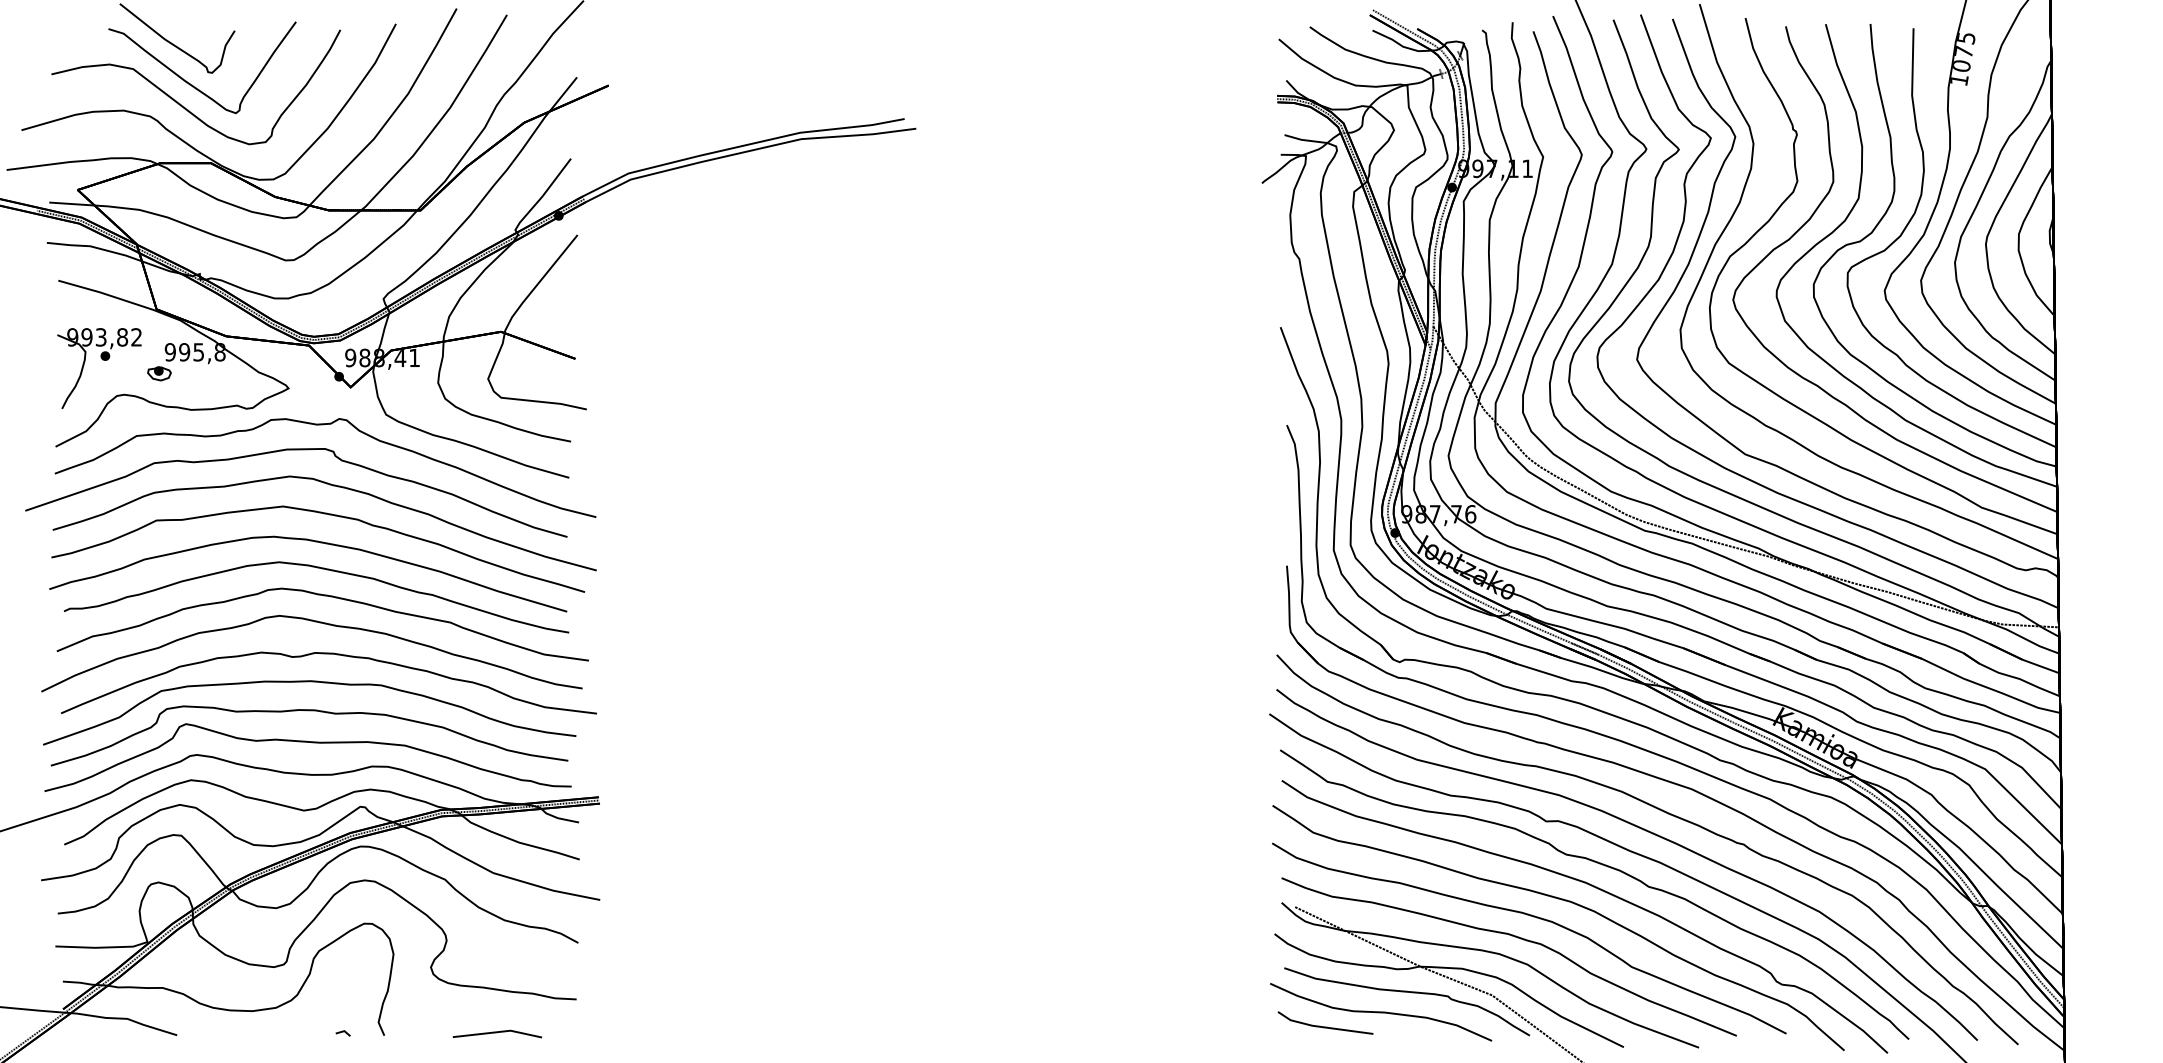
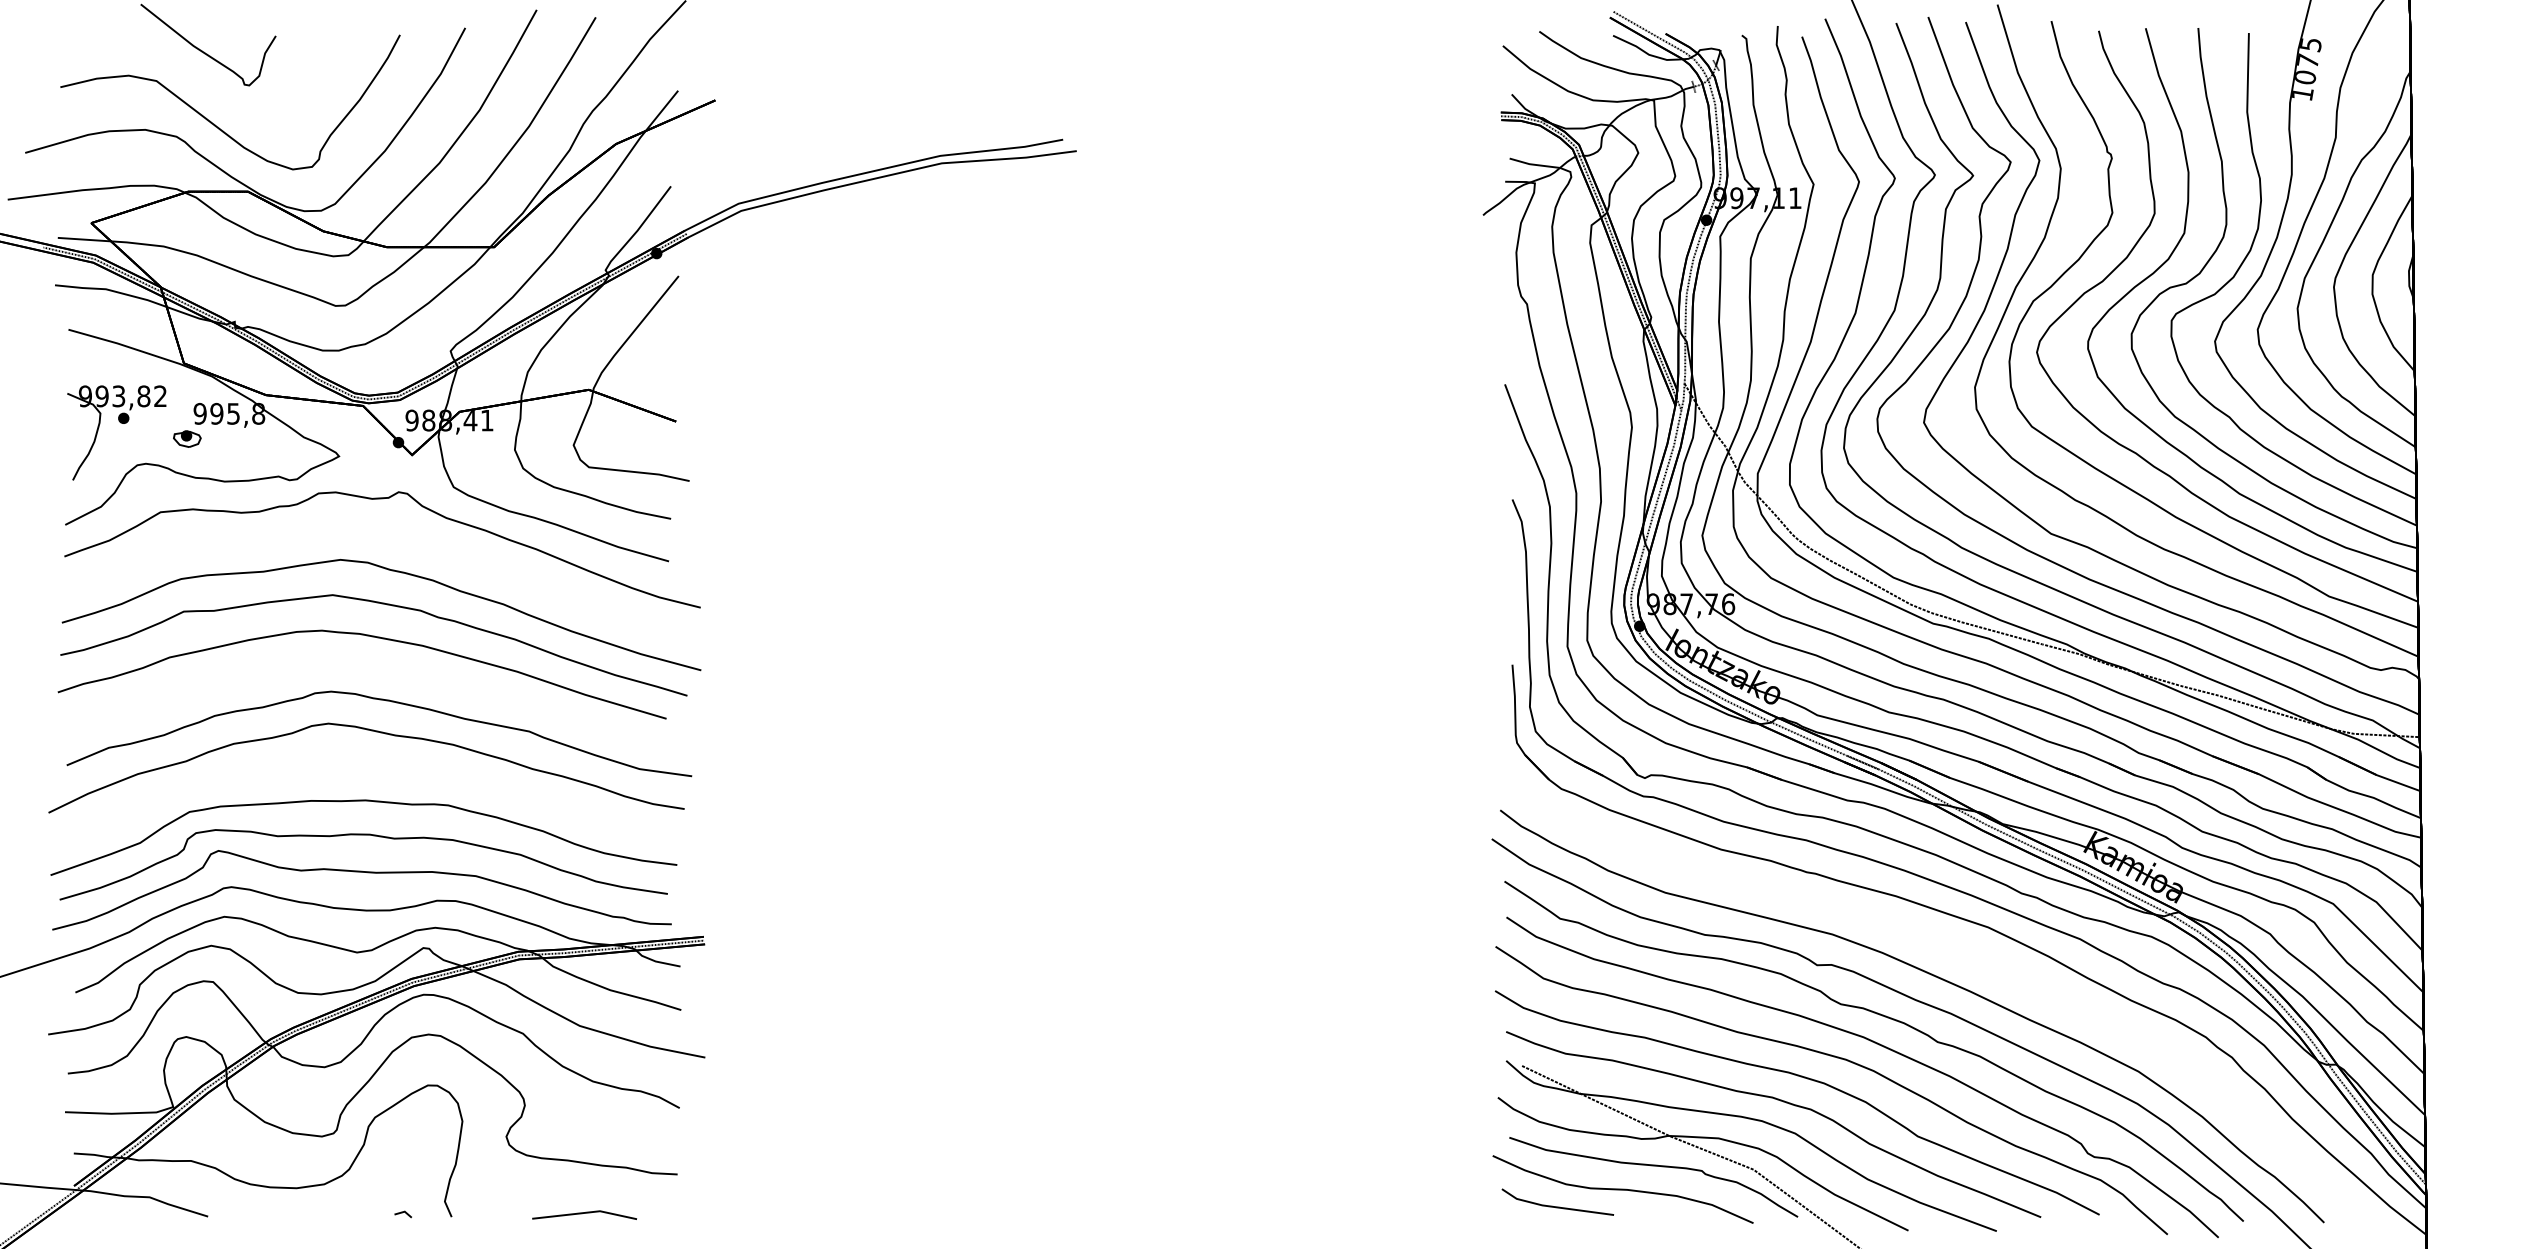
curve: (192, 84) -> (226, 99), removed
curve: (296, 450) -> (348, 529), removed
curve: (321, 569) -> (377, 669), removed
curve: (328, 654) -> (385, 769), removed
curve: (1663, 812) -> (1955, 954), removed

